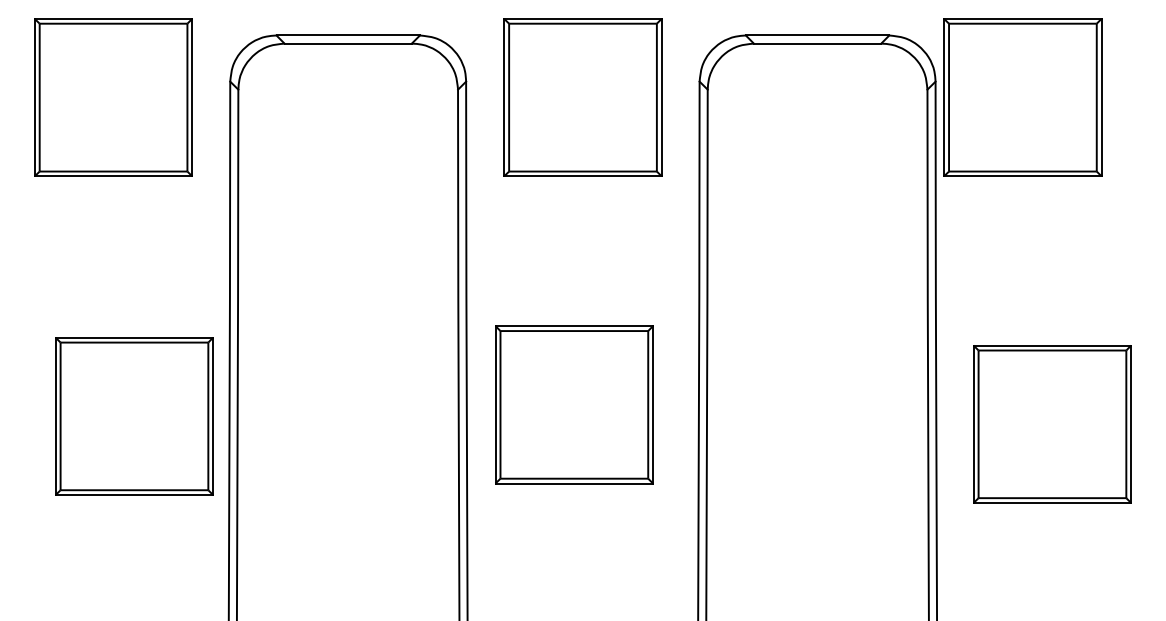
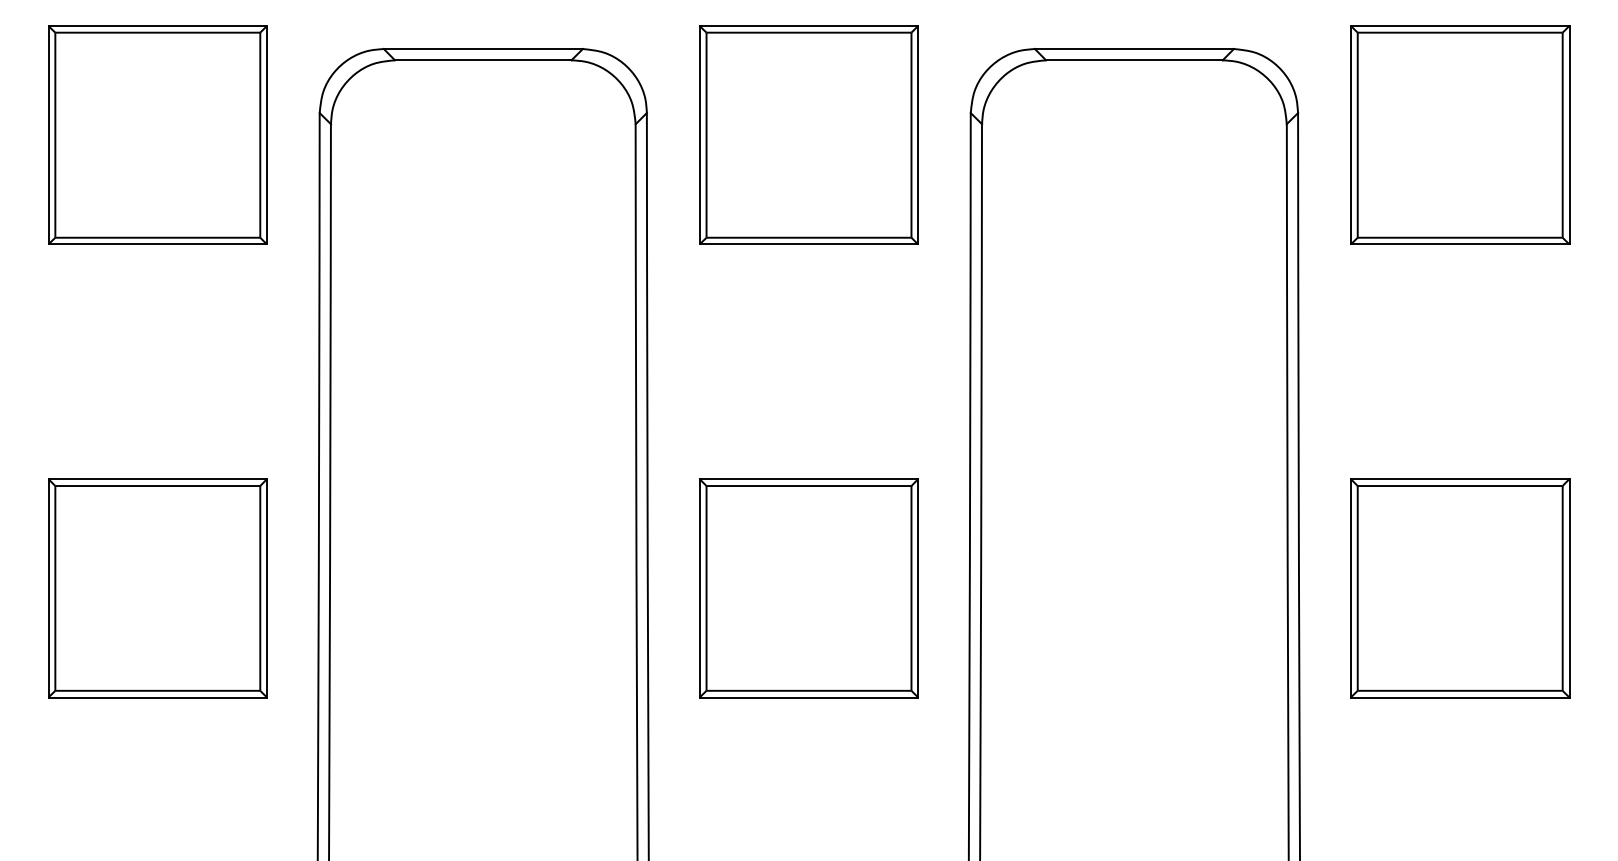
part: (1023, 97) -> (1460, 134), moved
part: (573, 404) -> (808, 588), moved
part: (134, 416) -> (157, 588), moved

